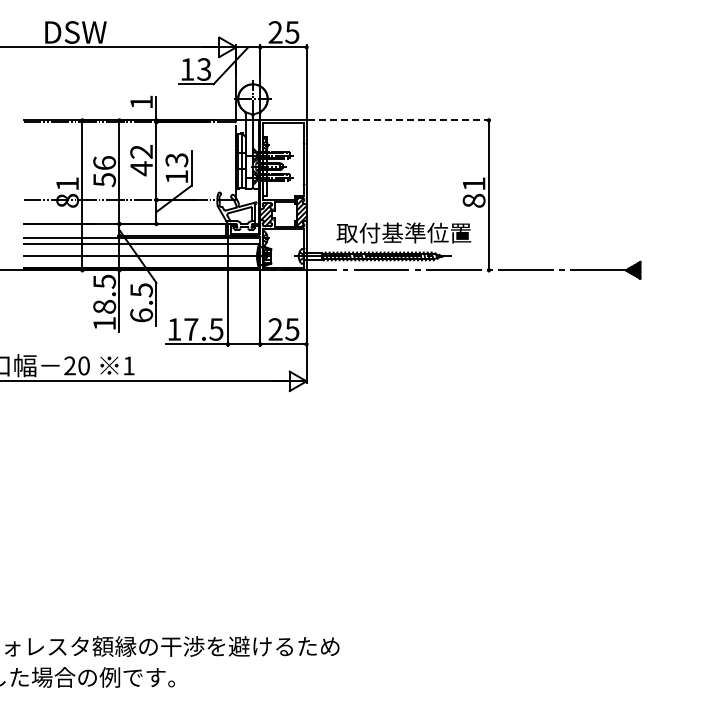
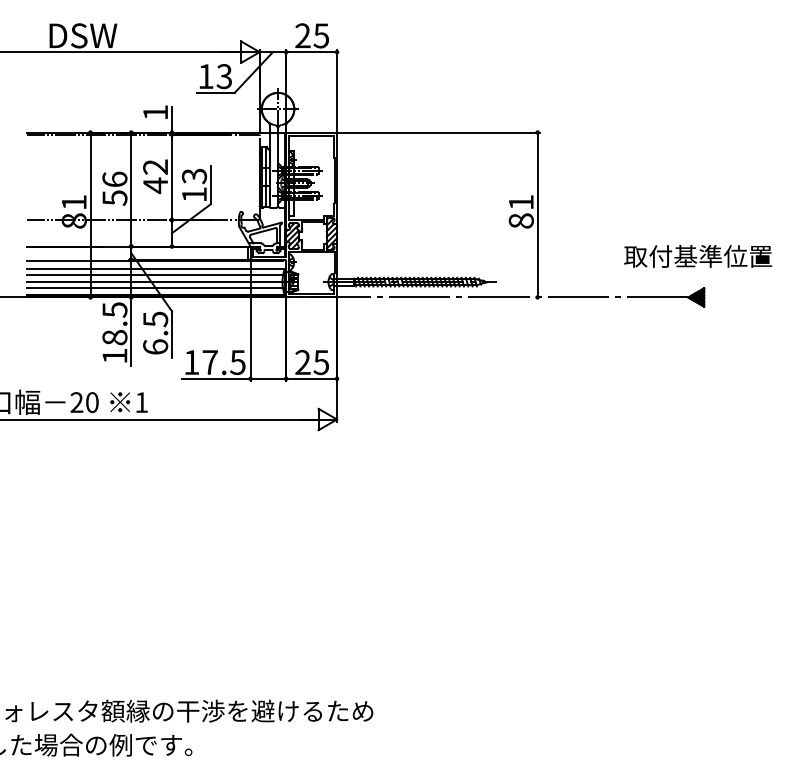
line: (399, 120) -> (439, 132), dashed -> solid
text: (403, 232) -> (697, 255), moved
line: (140, 249) -> (154, 274), added
line: (140, 261) -> (154, 287), added

